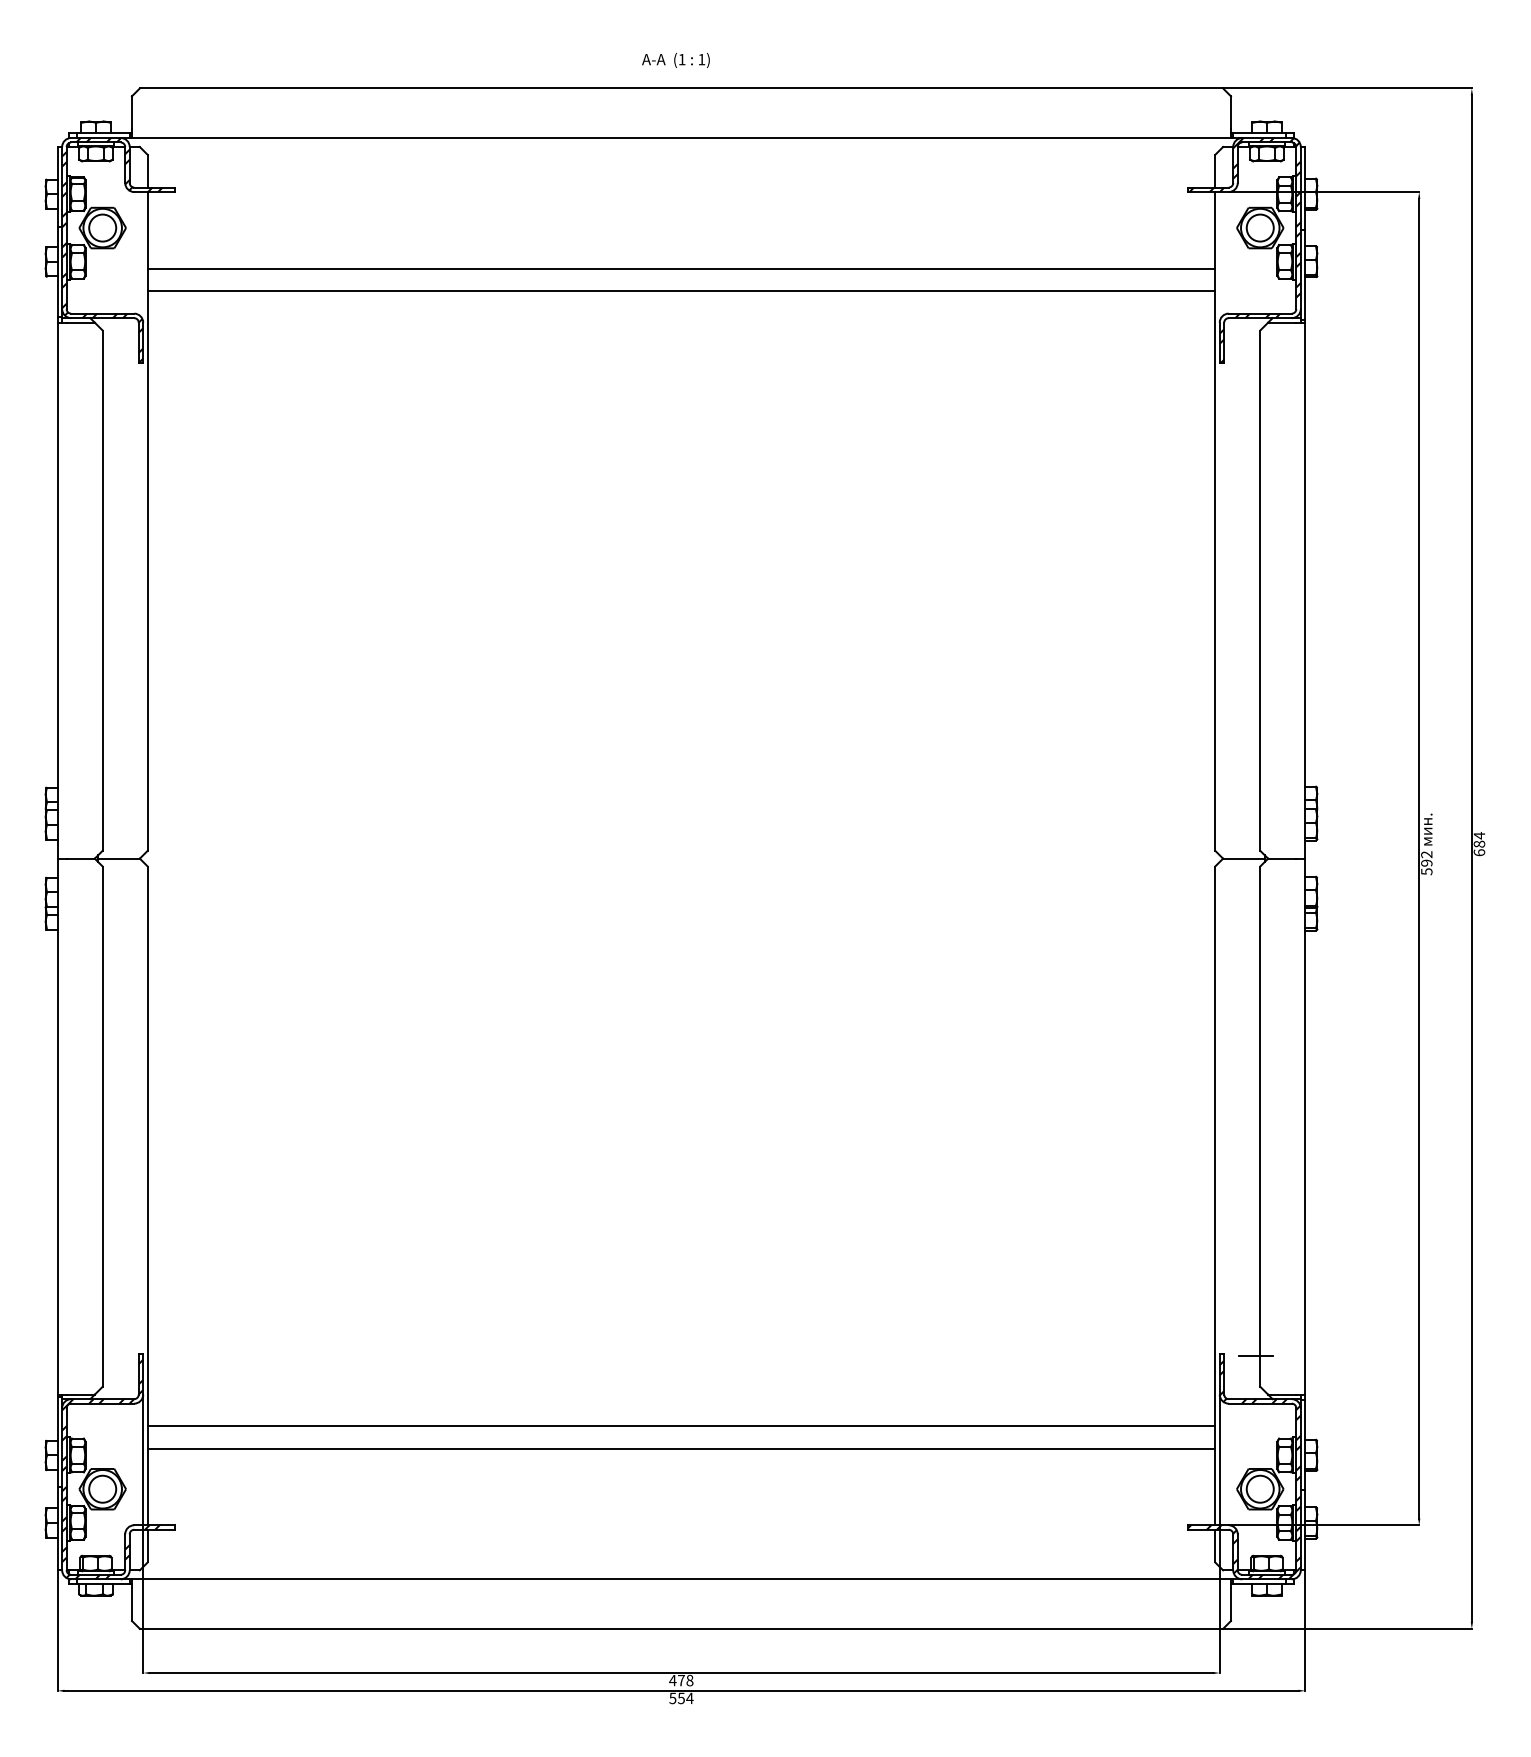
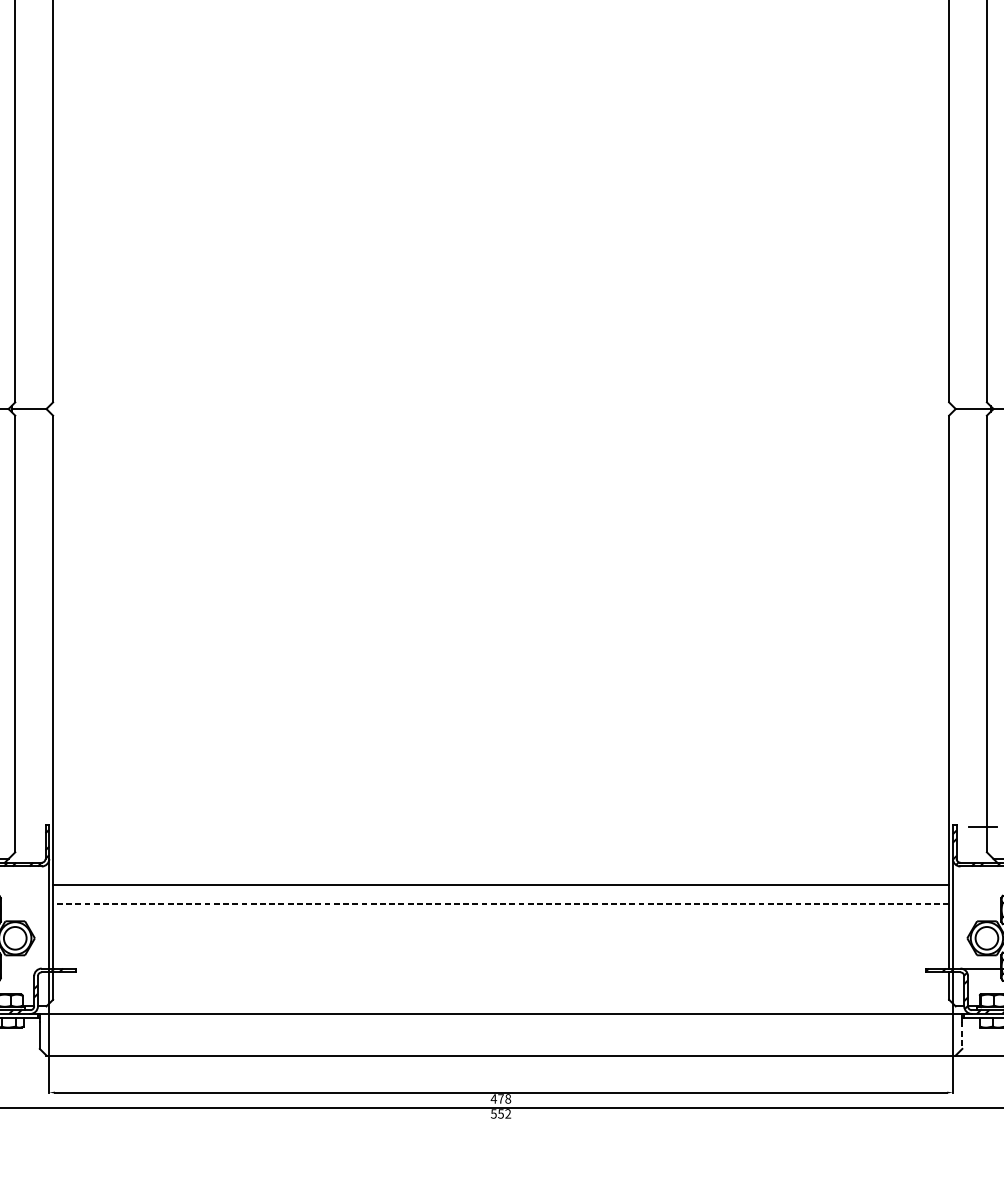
line: (681, 1448) -> (501, 904), solid -> dashed
line: (1230, 1605) -> (961, 1035), solid -> dashed
text: (689, 1697) -> (507, 1113), 554 -> 552

